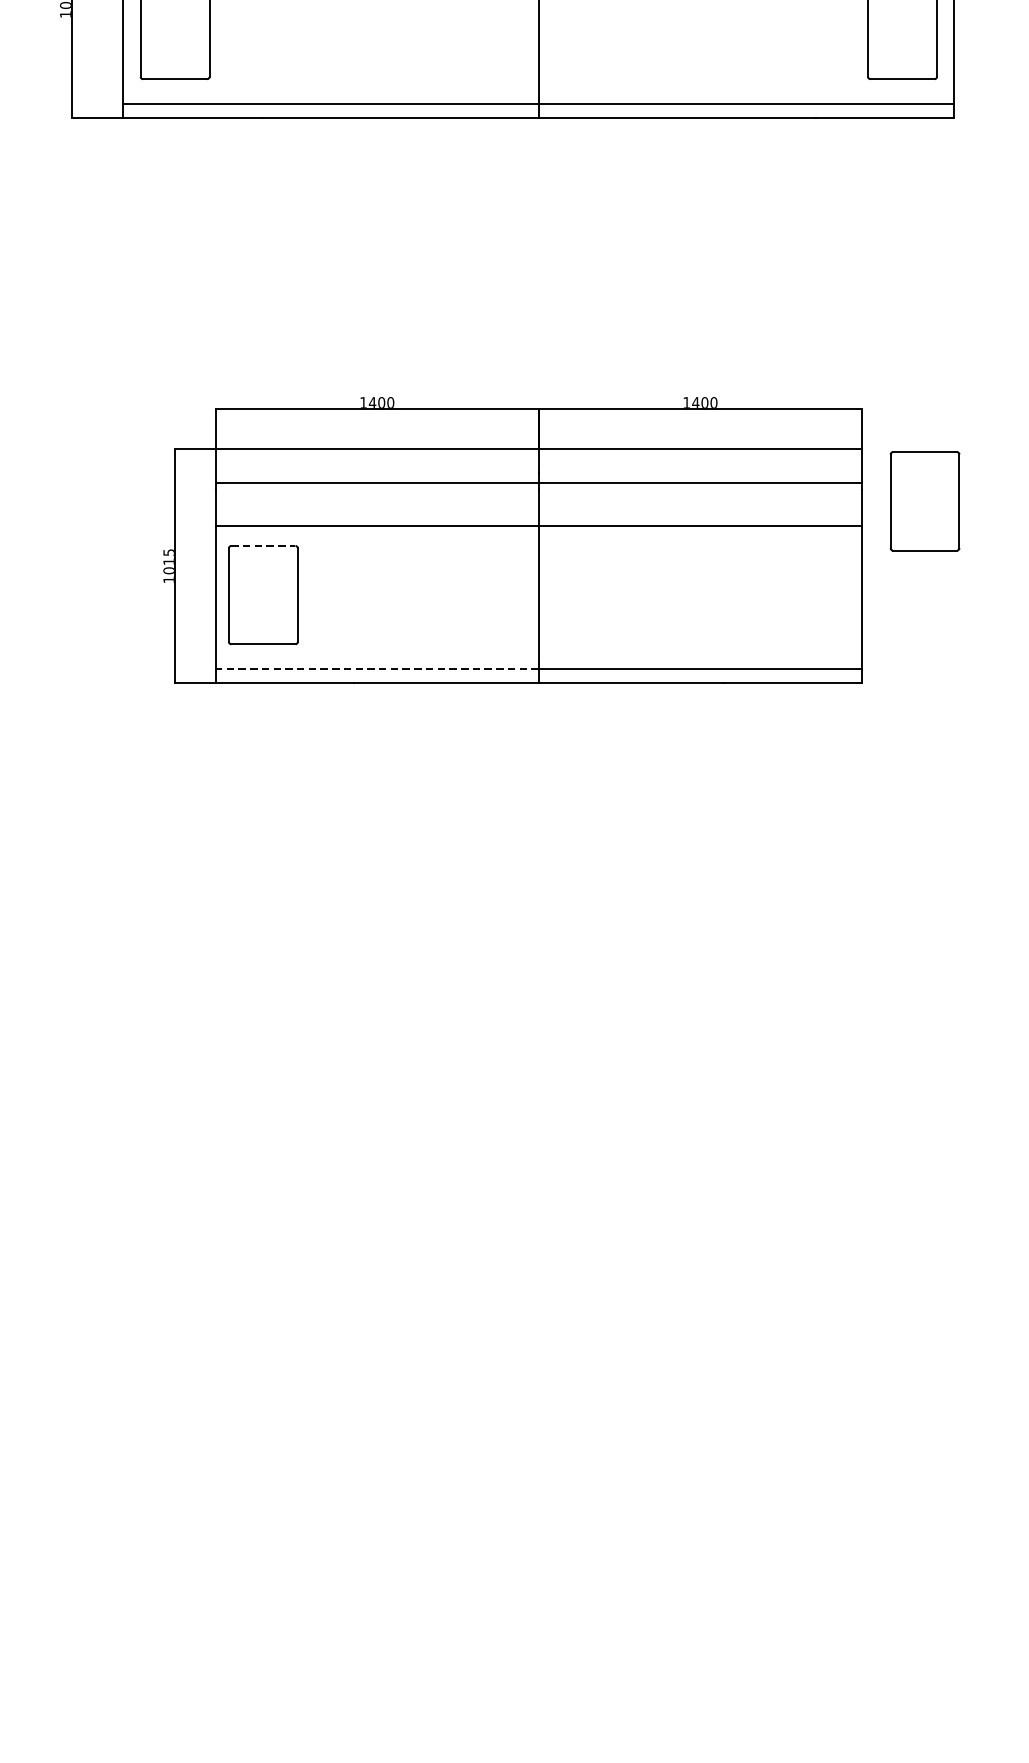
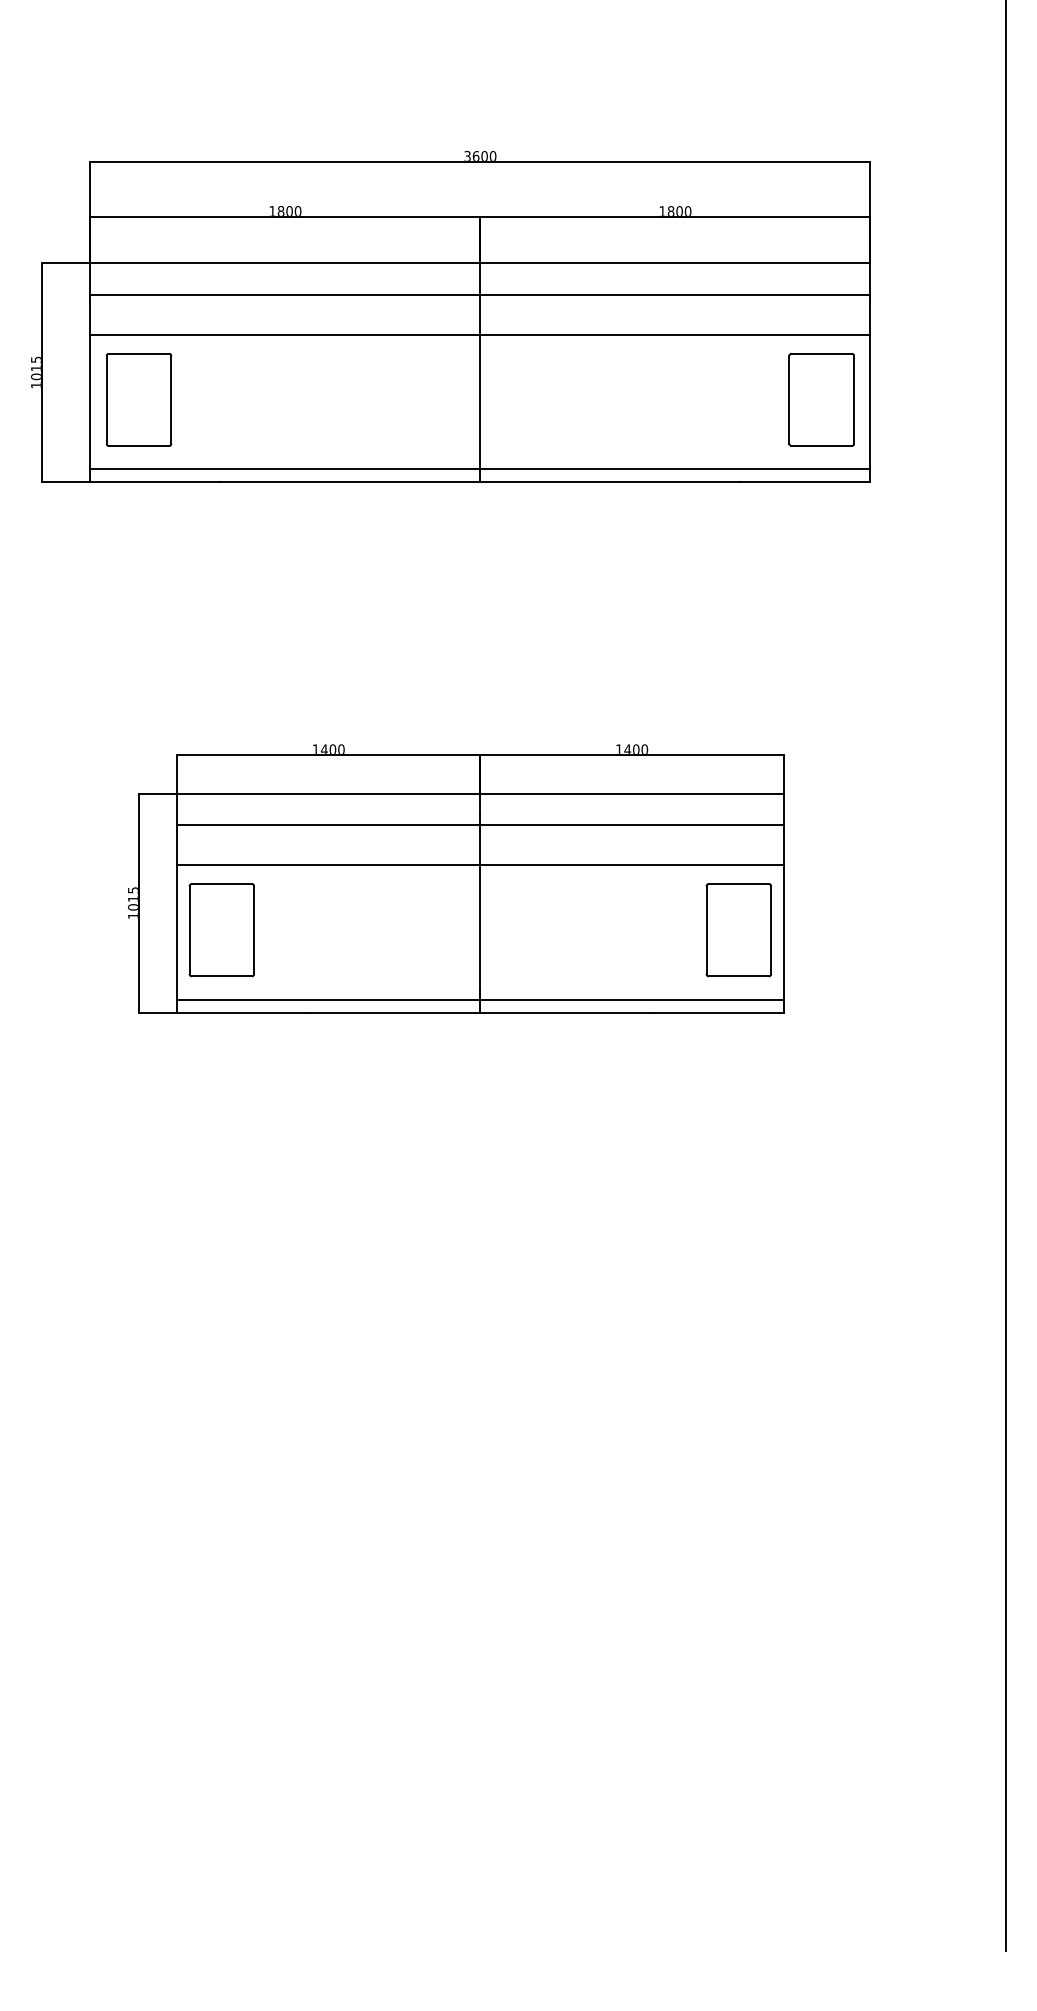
part: (924, 501) -> (738, 930), moved
line: (264, 546) -> (222, 884), dashed -> solid
line: (376, 668) -> (328, 999), dashed -> solid

